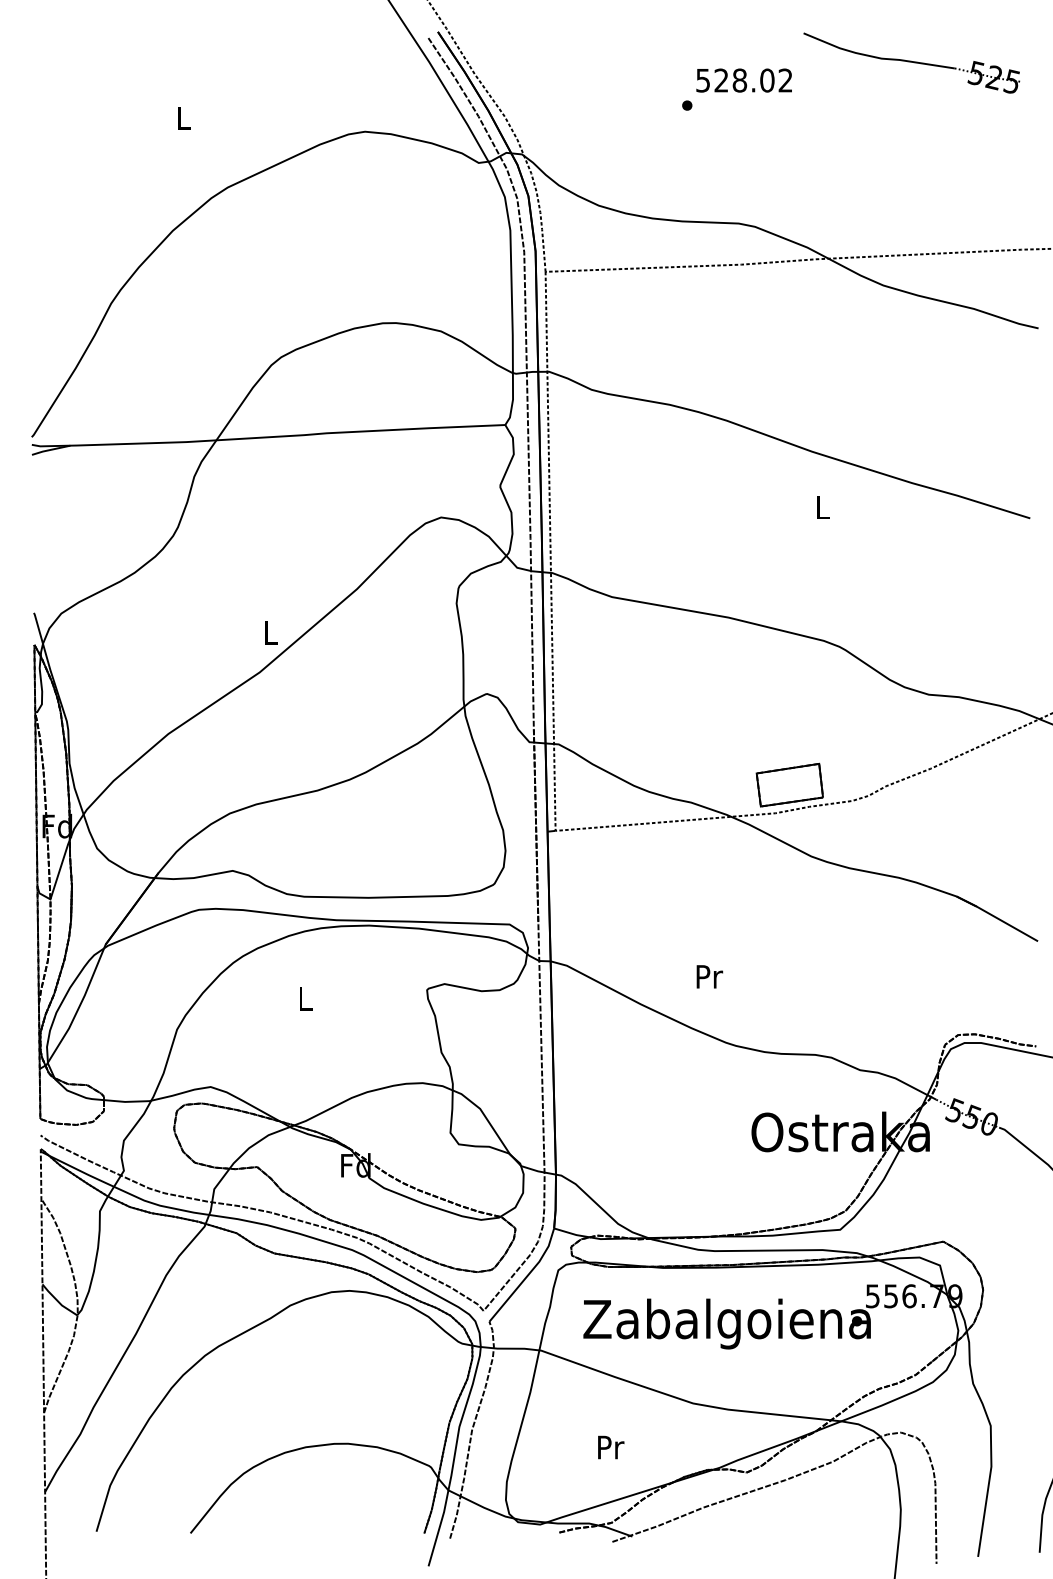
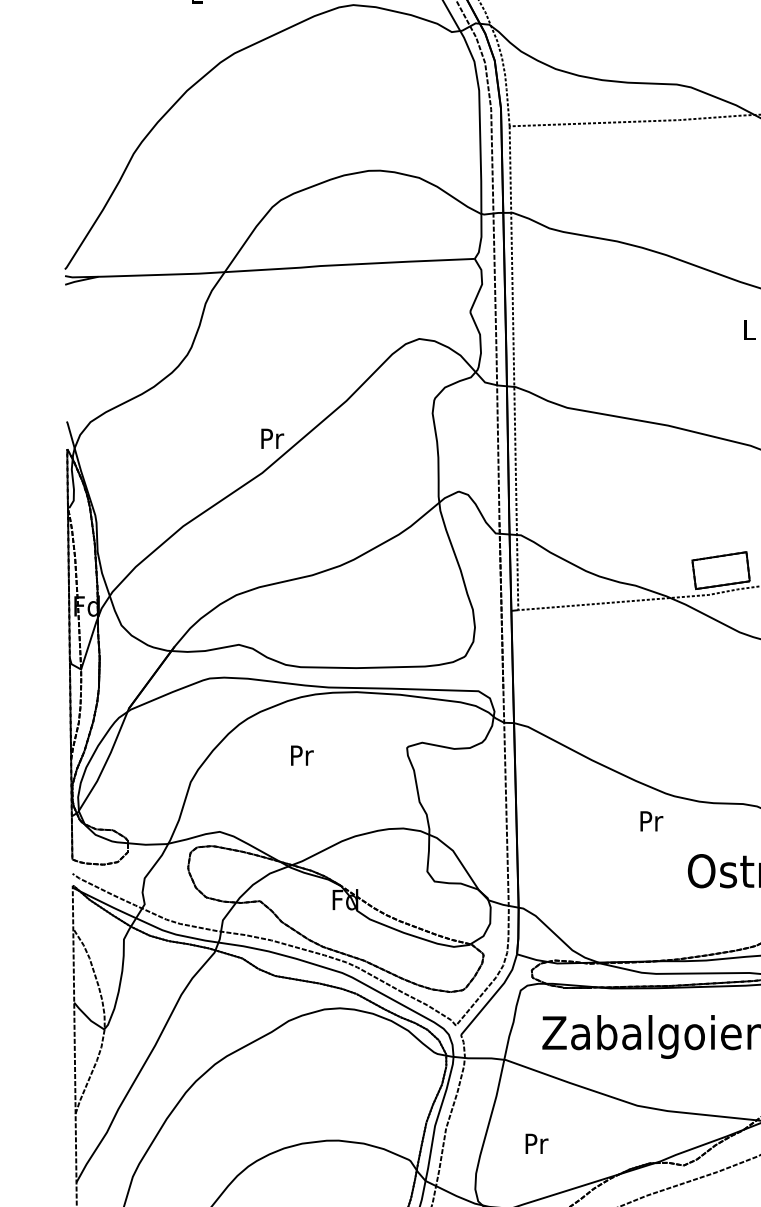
text: (271, 632) -> (272, 438), L -> Pr
text: (709, 976) -> (651, 821), moved
text: (306, 998) -> (302, 755), L -> Pr
text: (611, 1447) -> (537, 1143), moved

